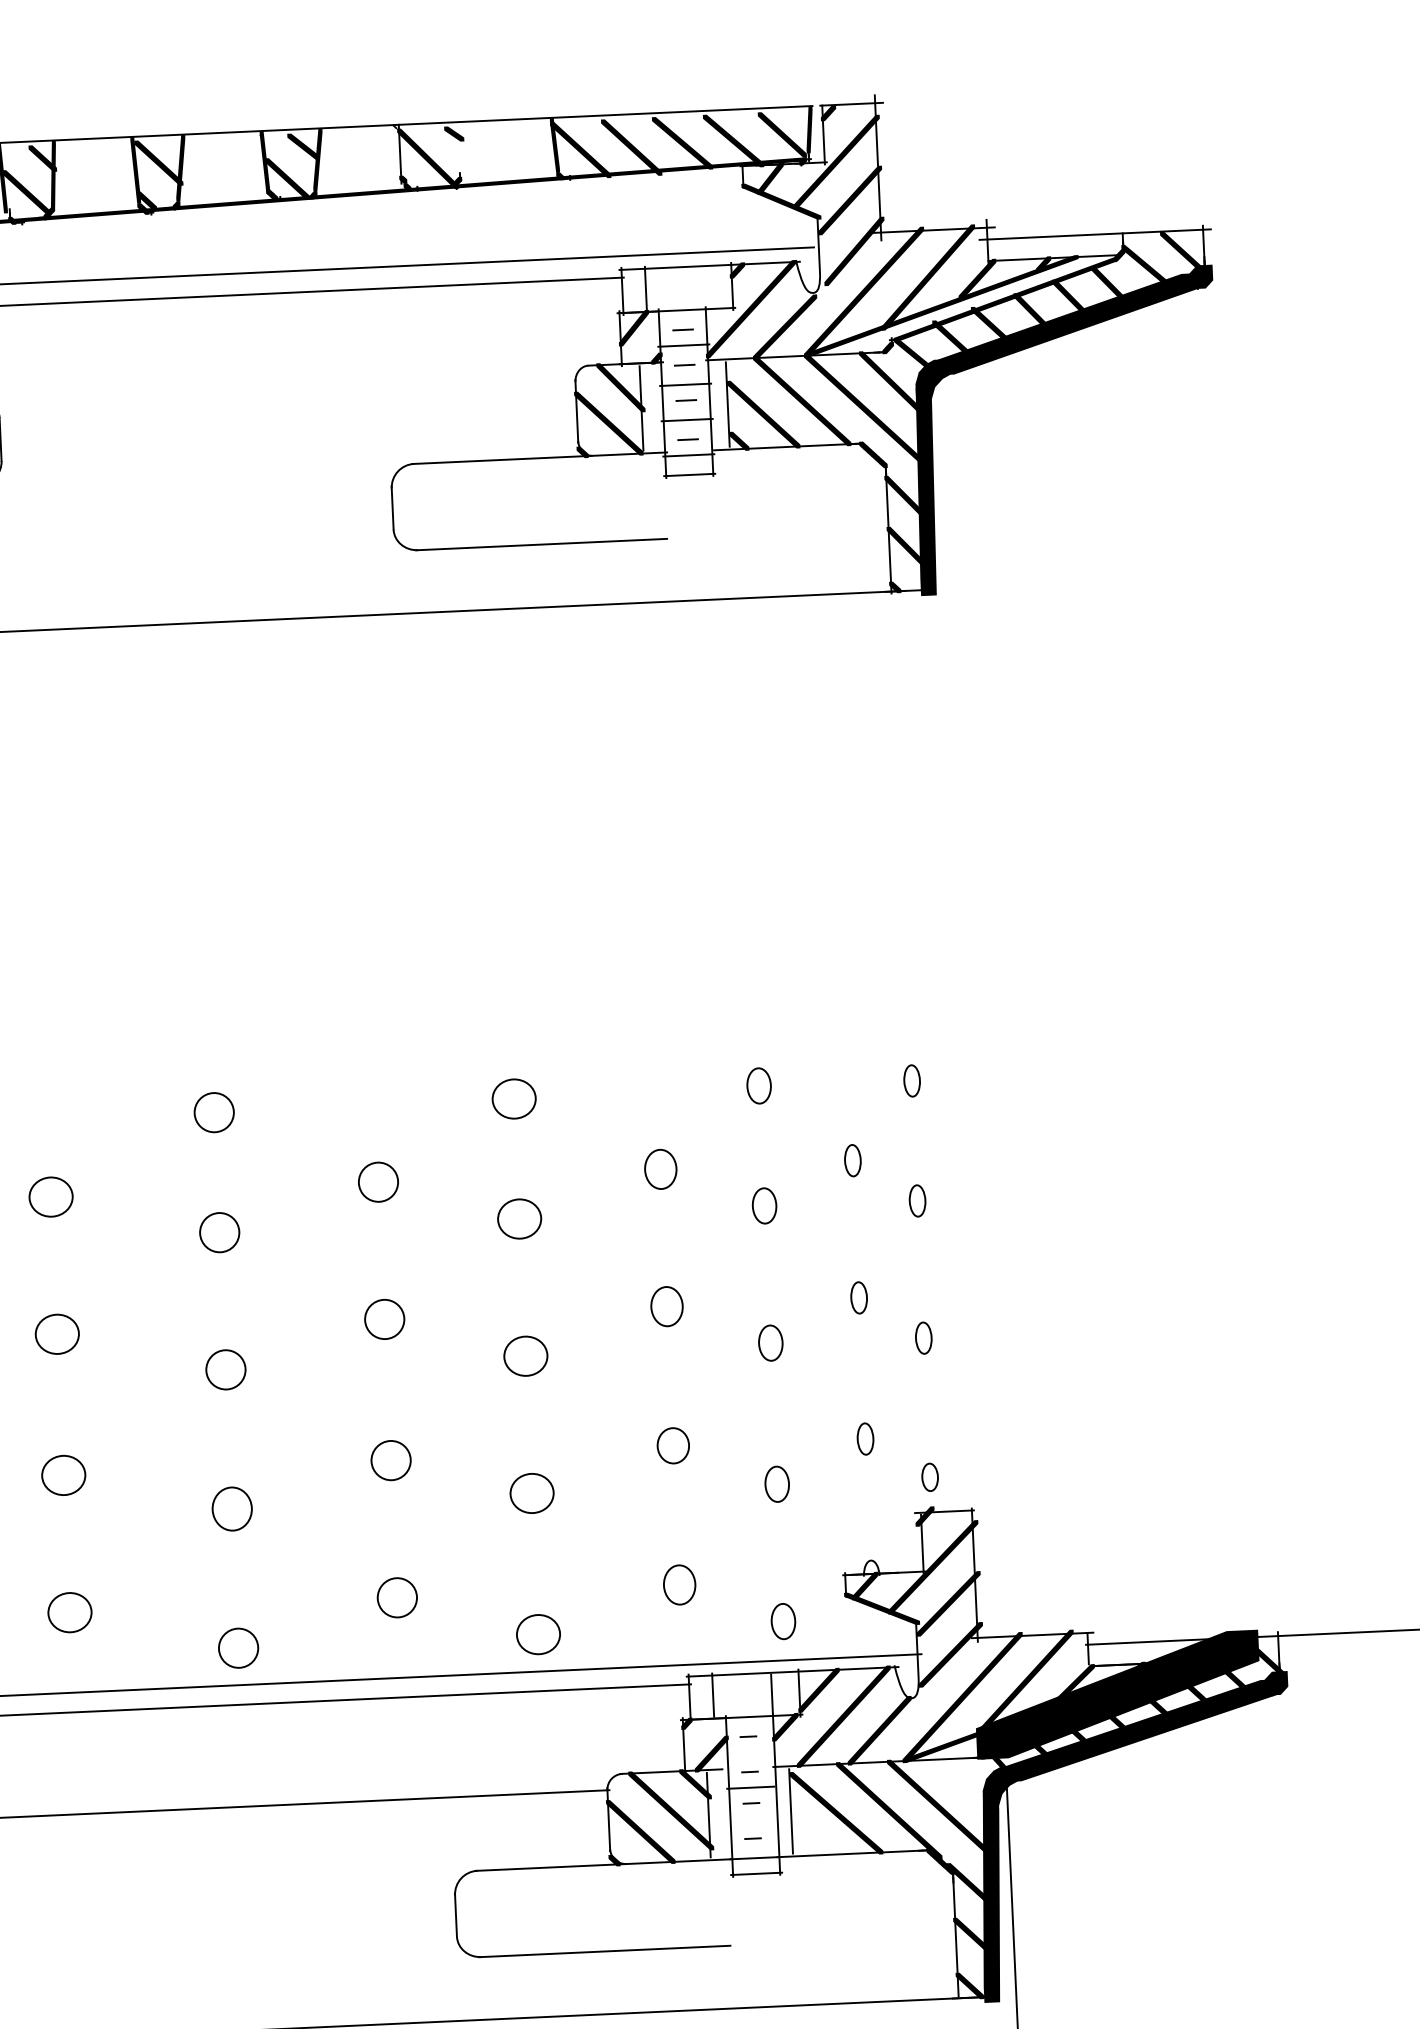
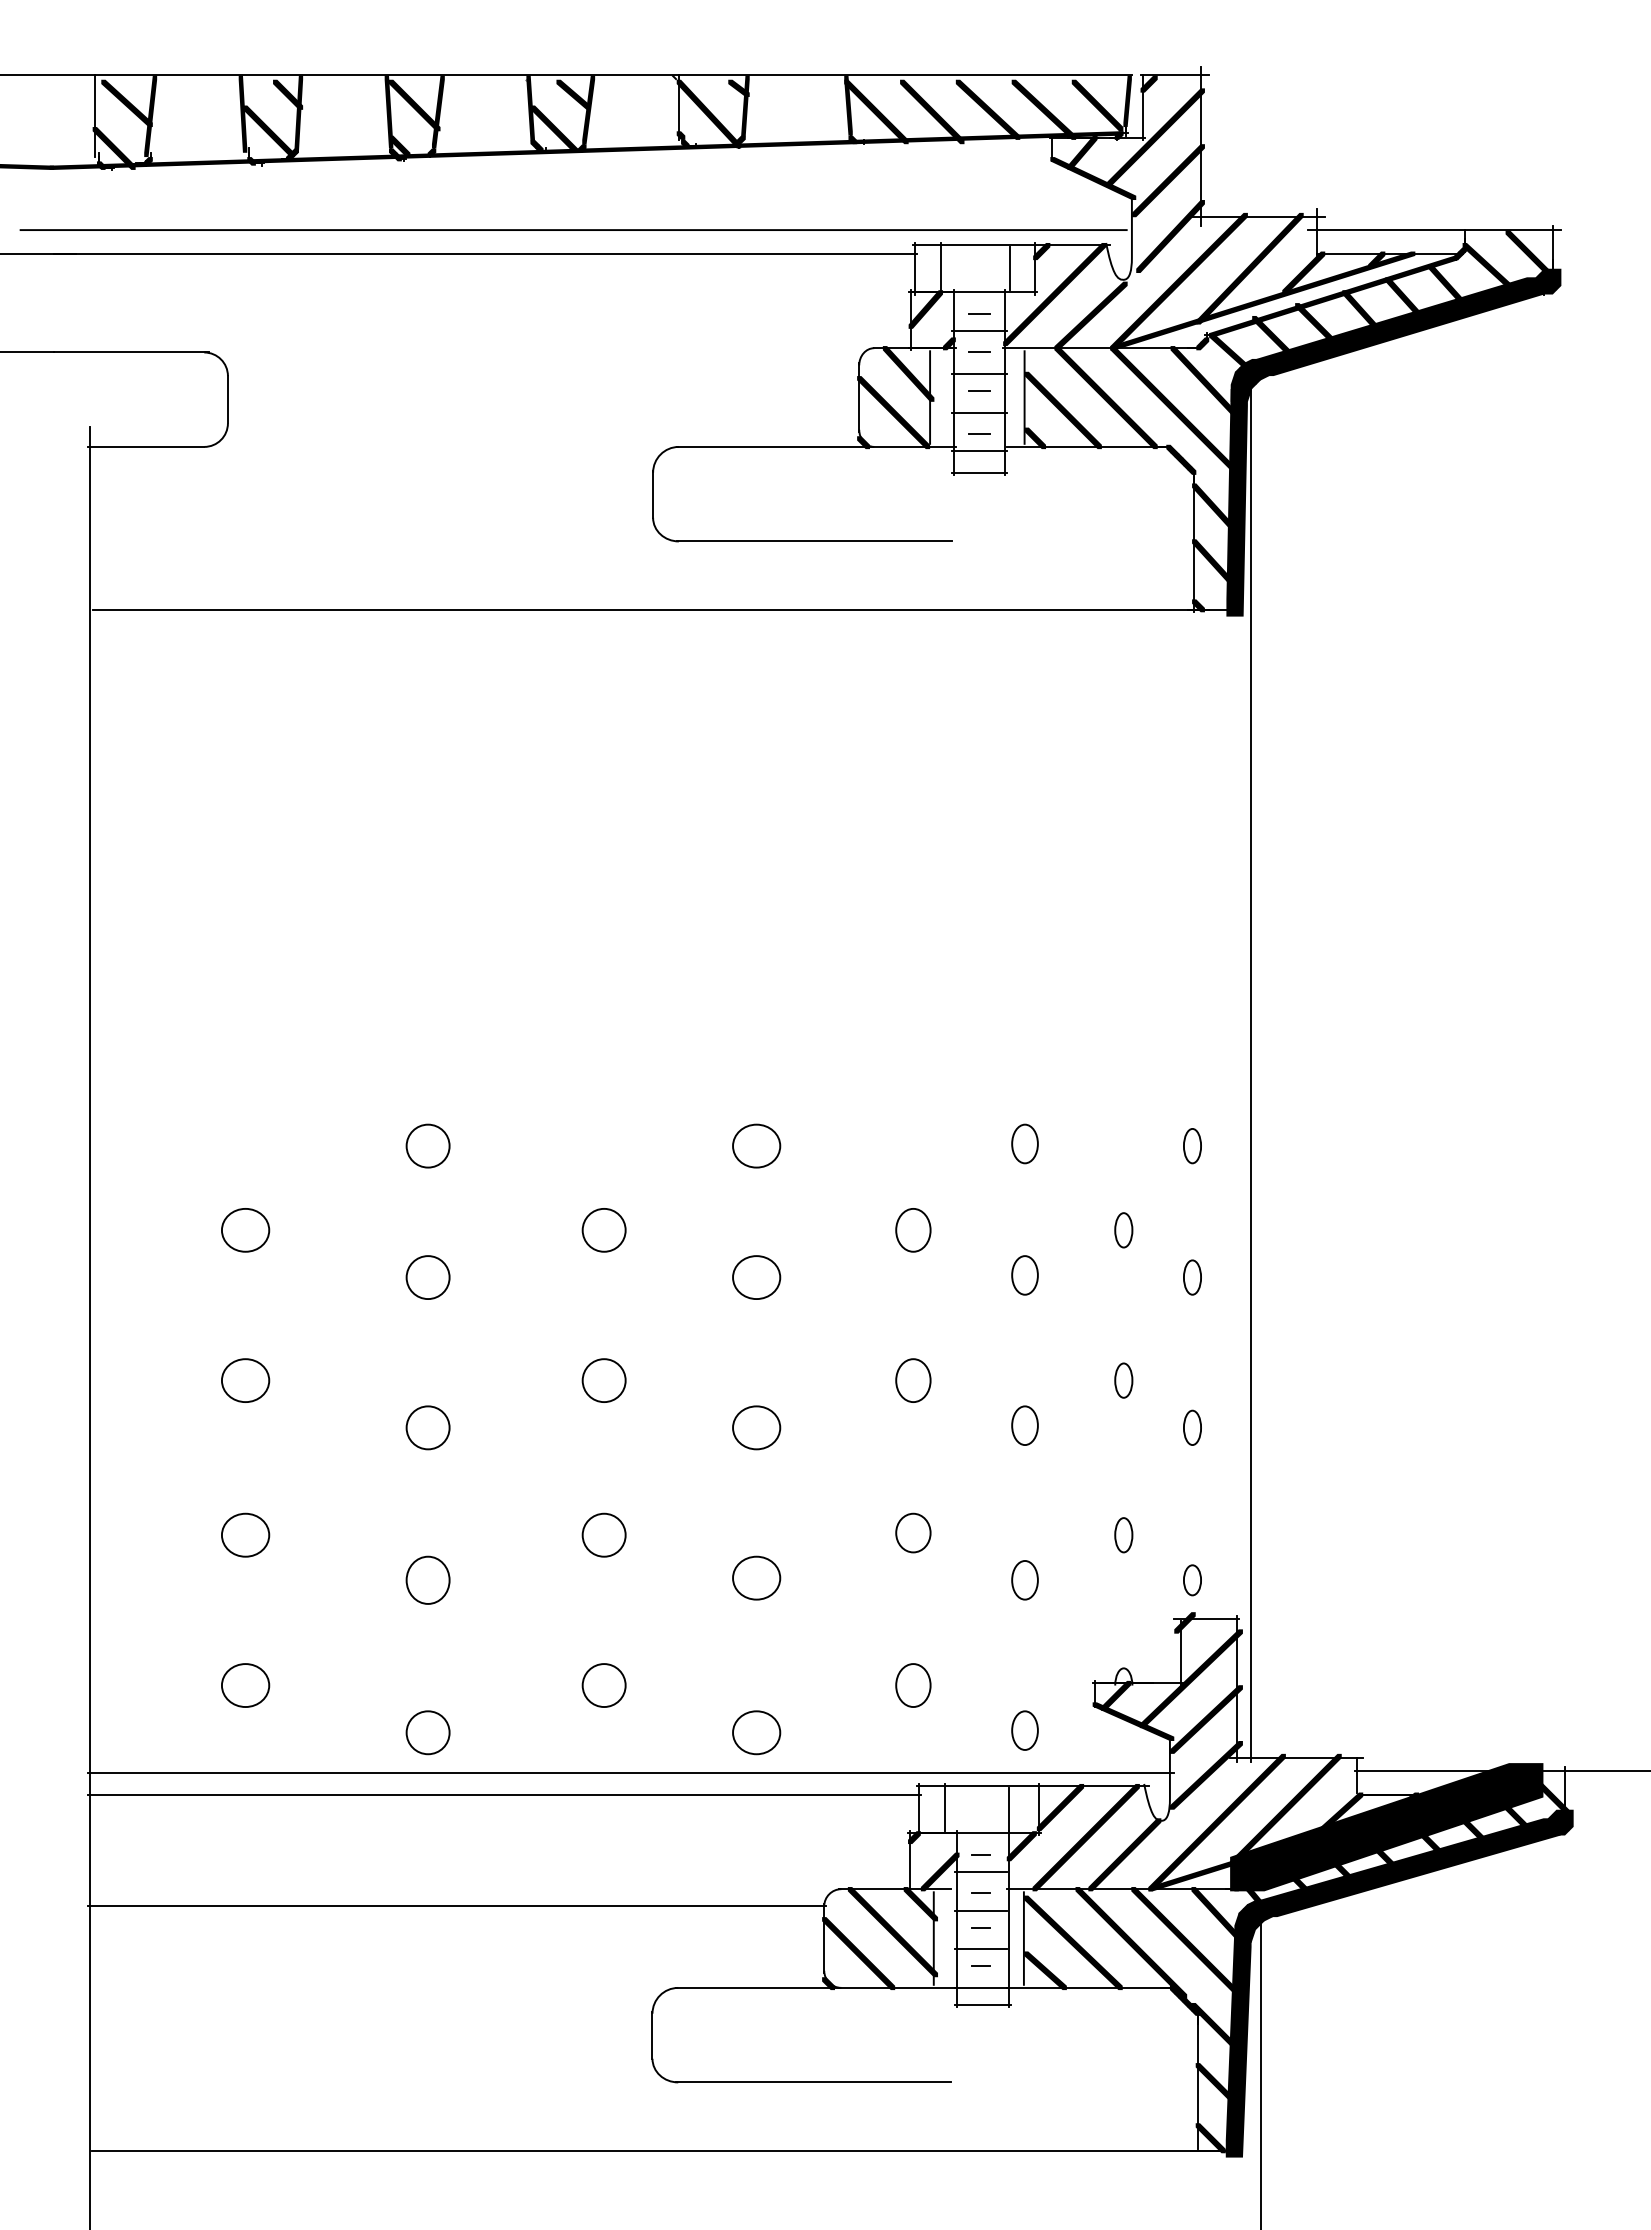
fill: (460, 151) -> (745, 107), added
line: (708, 287) -> (1009, 268), added
line: (961, 1008) -> (1250, 1069), added
line: (748, 1751) -> (980, 1871), added
fill: (968, 1784) -> (1219, 1917), added
line: (751, 1823) -> (980, 1949), added
fill: (811, 1839) -> (1044, 1970), added

